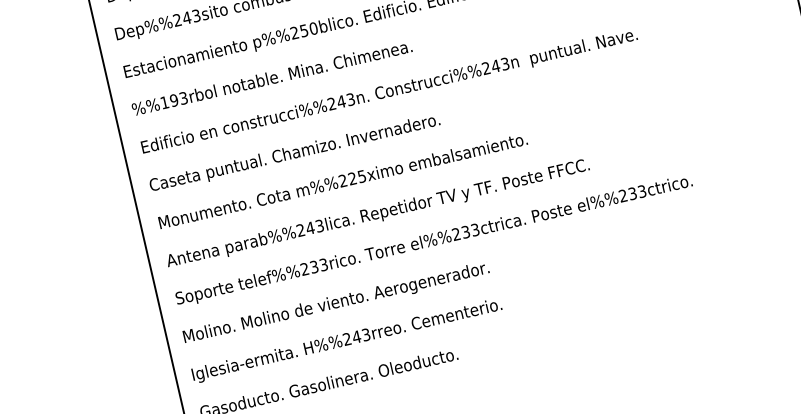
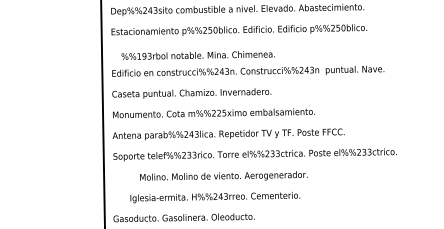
text: (270, 78) -> (197, 55), moved
text: (335, 301) -> (223, 175), moved
text: (347, 340) -> (215, 197), moved

